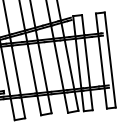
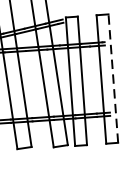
line: (110, 60) -> (113, 79), solid -> dashed

